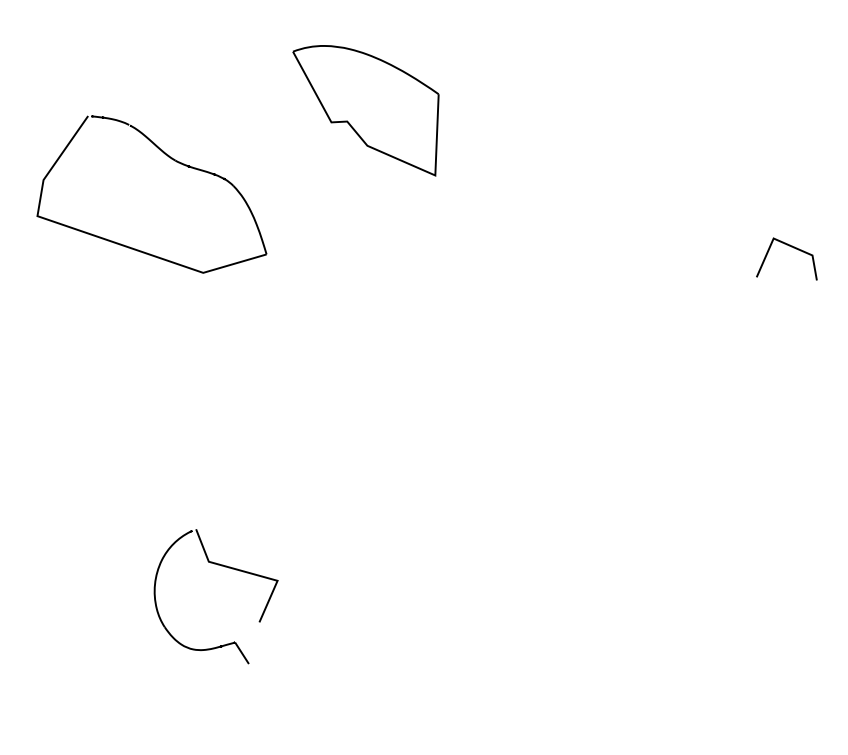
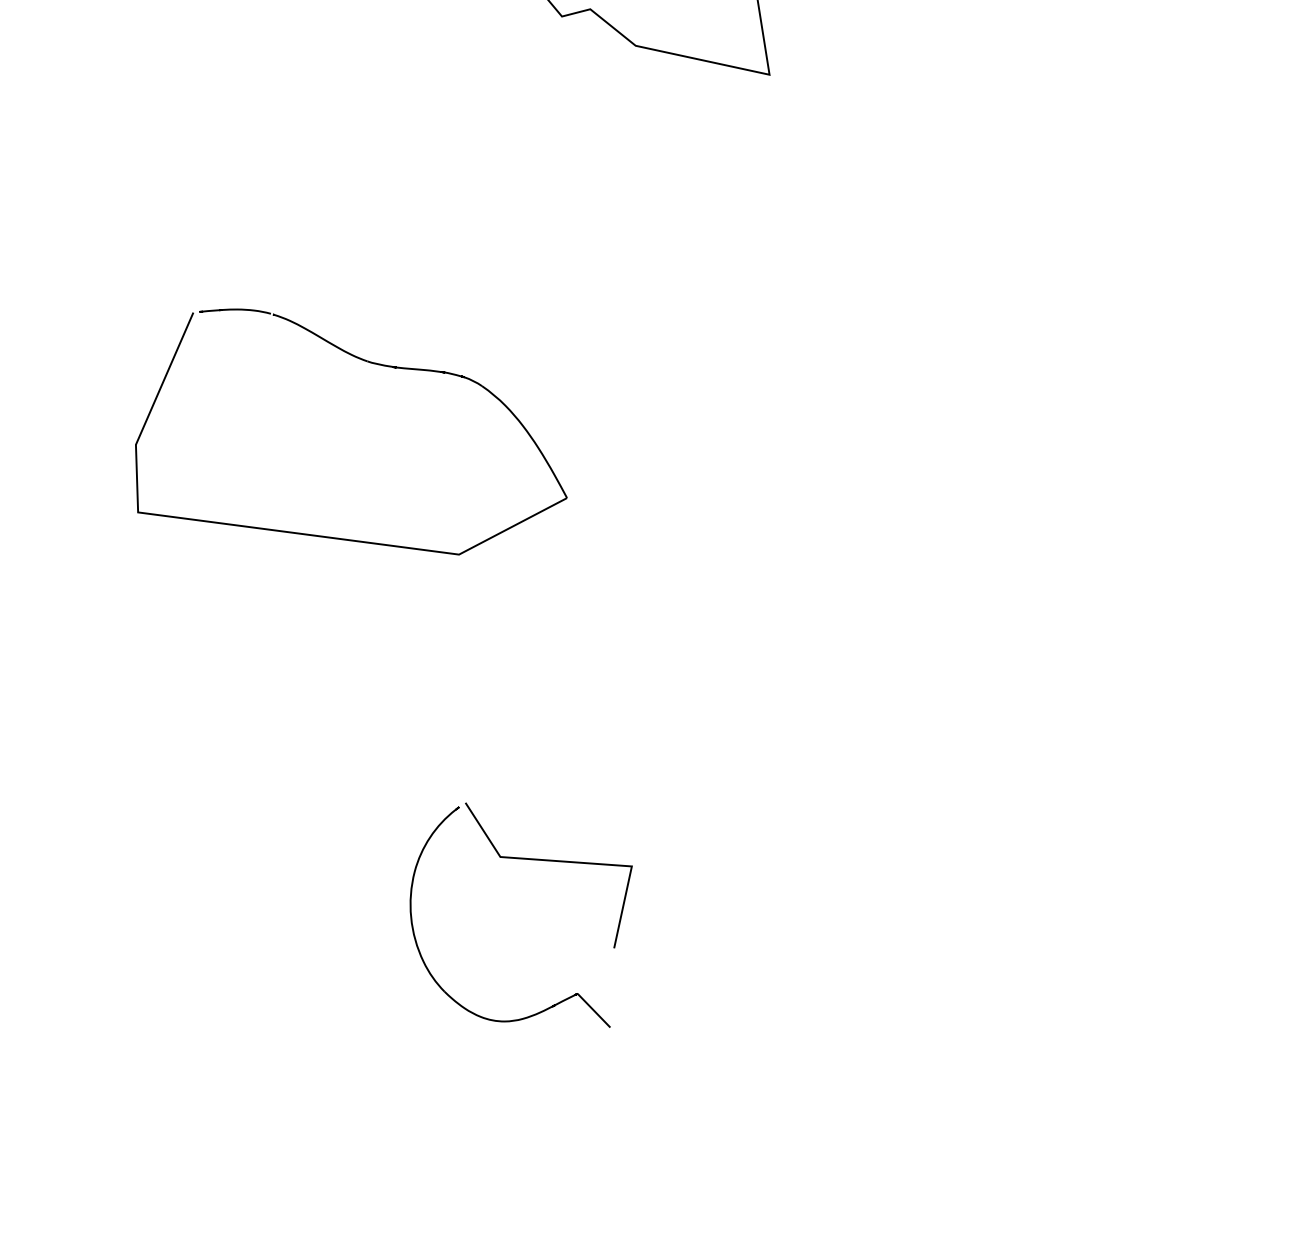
part: (174, 161) -> (366, 363), moved

